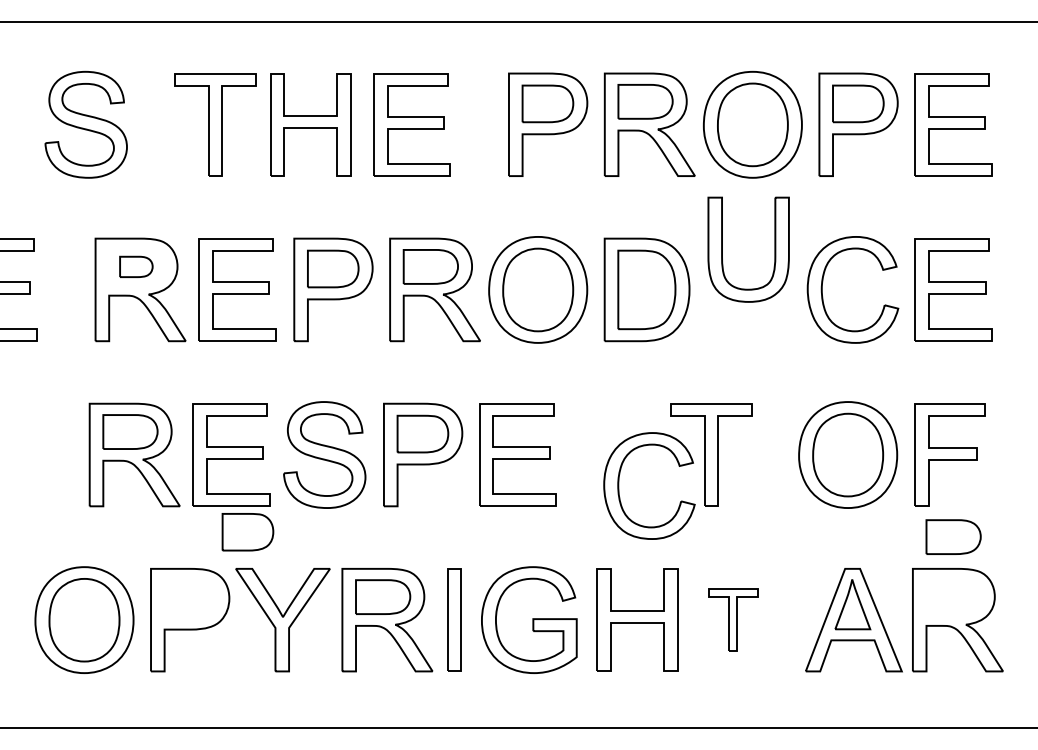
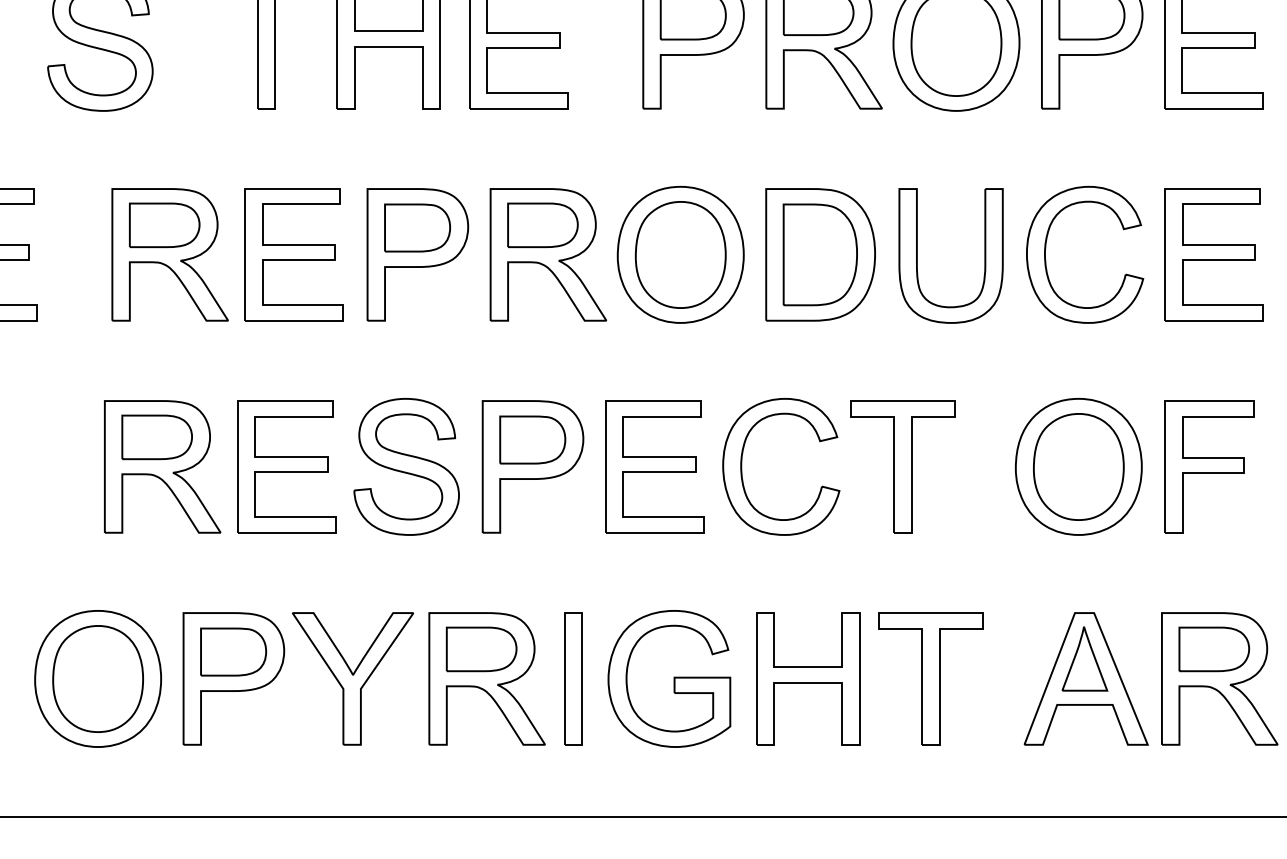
part: (722, 249) -> (917, 255), moved
part: (136, 266) -> (164, 224), size x1.67
part: (619, 485) -> (742, 466), moved
part: (247, 532) -> (232, 652), moved
part: (953, 536) -> (1214, 648), moved
part: (733, 619) -> (931, 678), size x1.67

